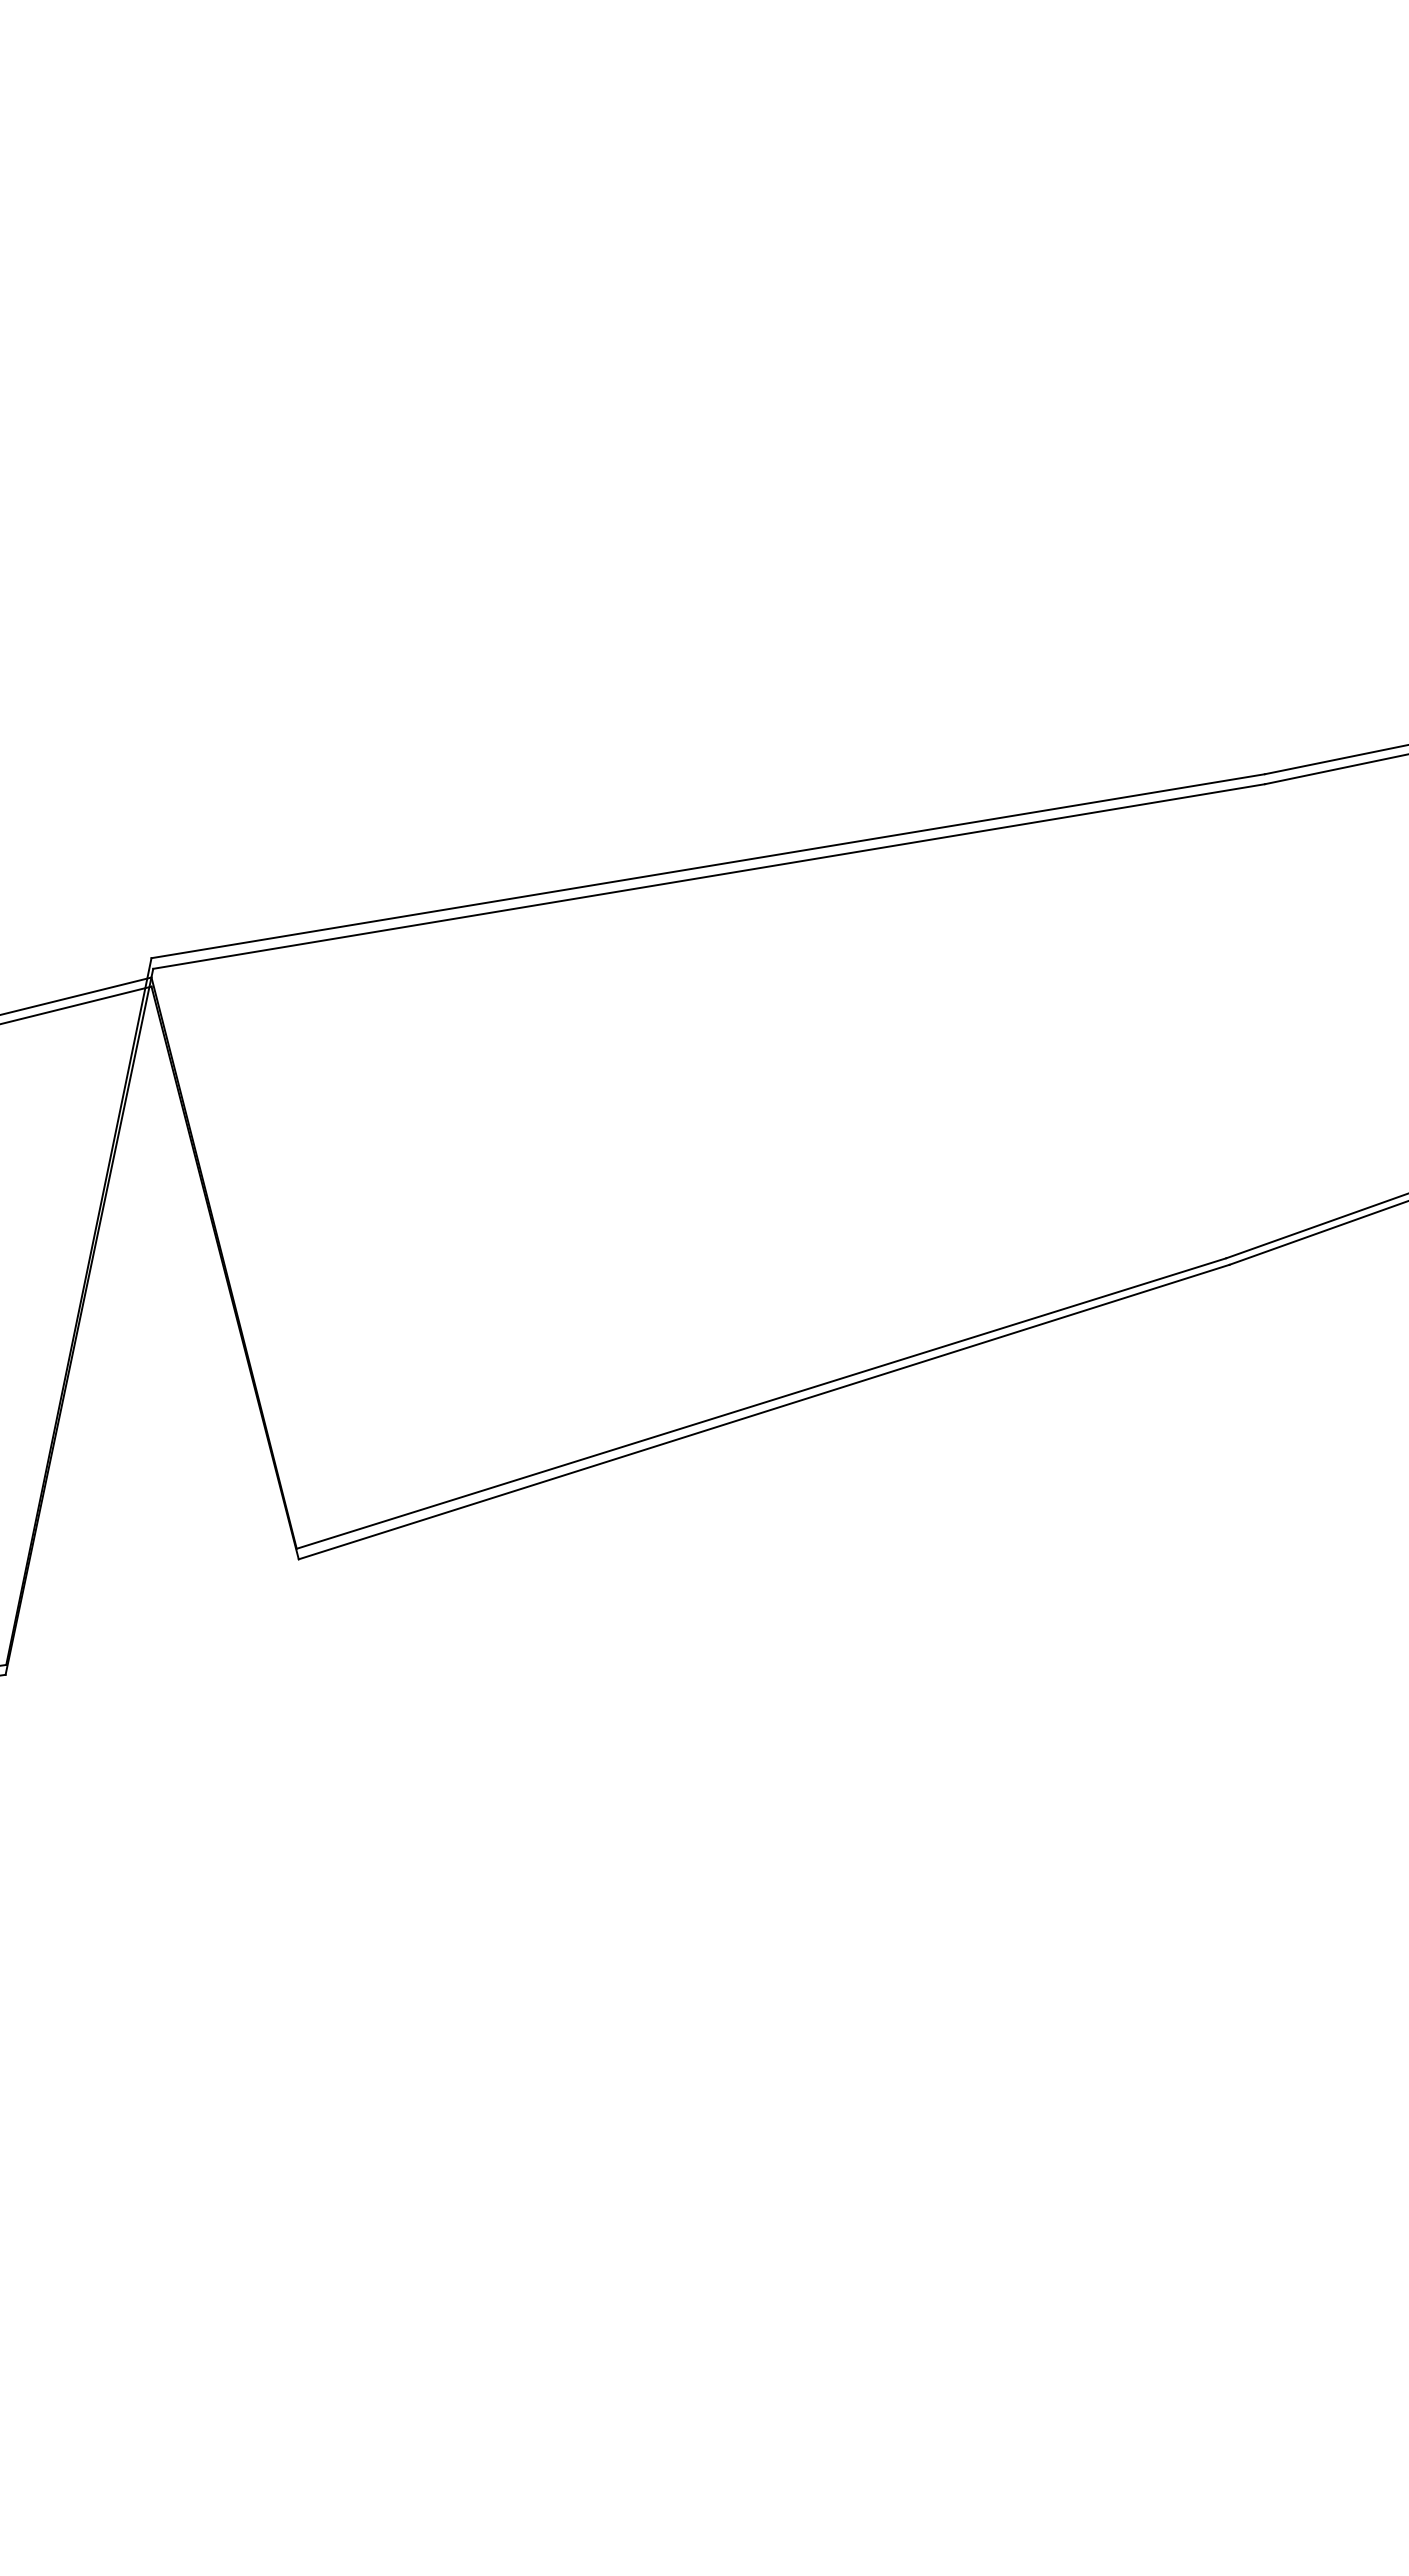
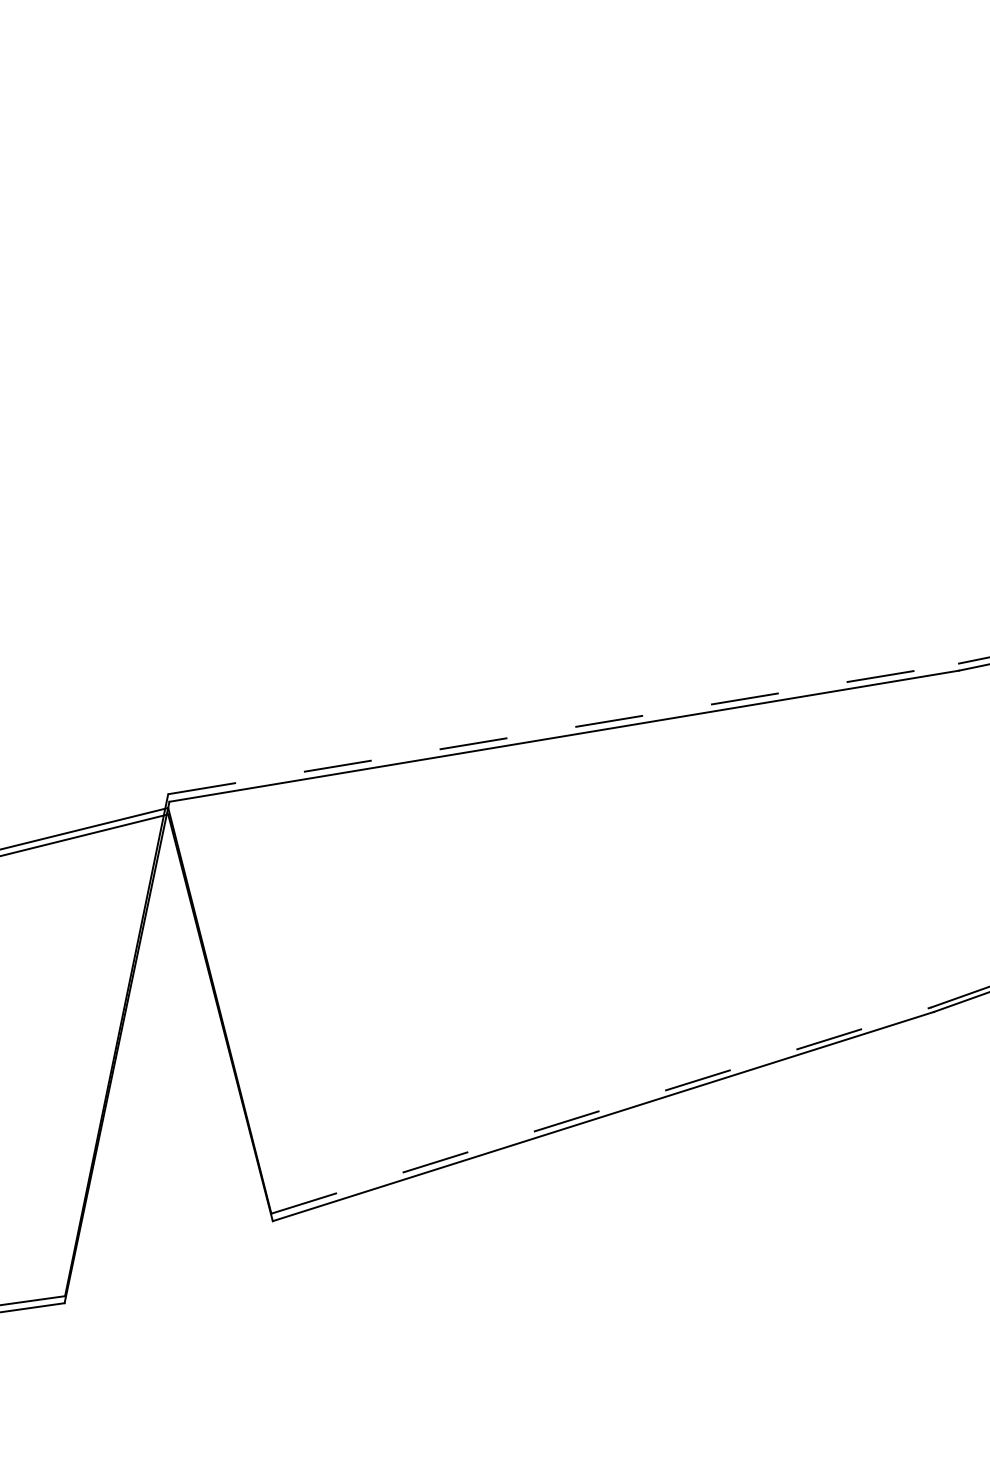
line: (708, 866) -> (563, 729), solid -> dashed
line: (761, 1403) -> (601, 1110), solid -> dashed

